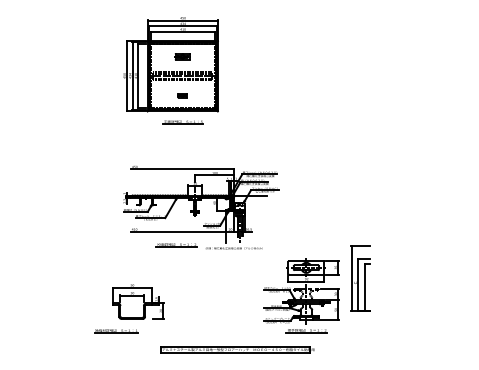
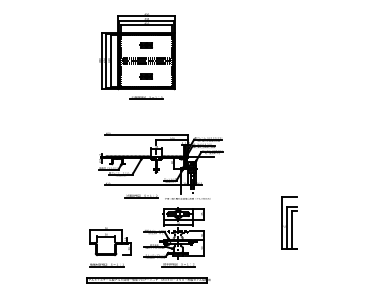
part: (182, 95) -> (146, 76), size x1.67
part: (301, 295) -> (174, 236), moved
part: (116, 331) -> (107, 265), moved
part: (237, 349) -> (148, 279), moved

